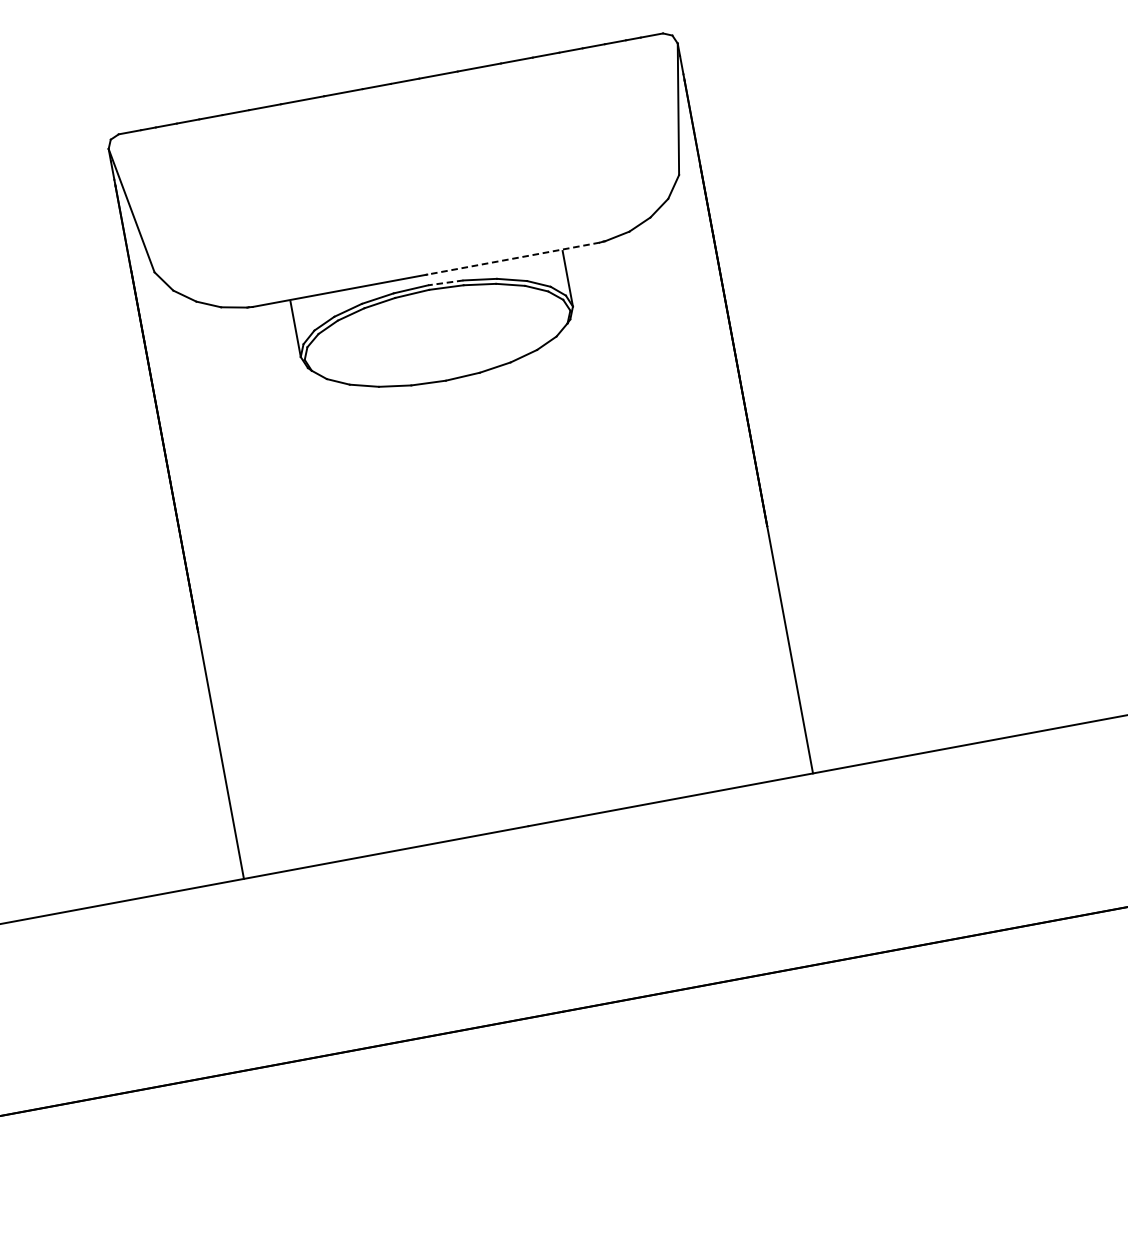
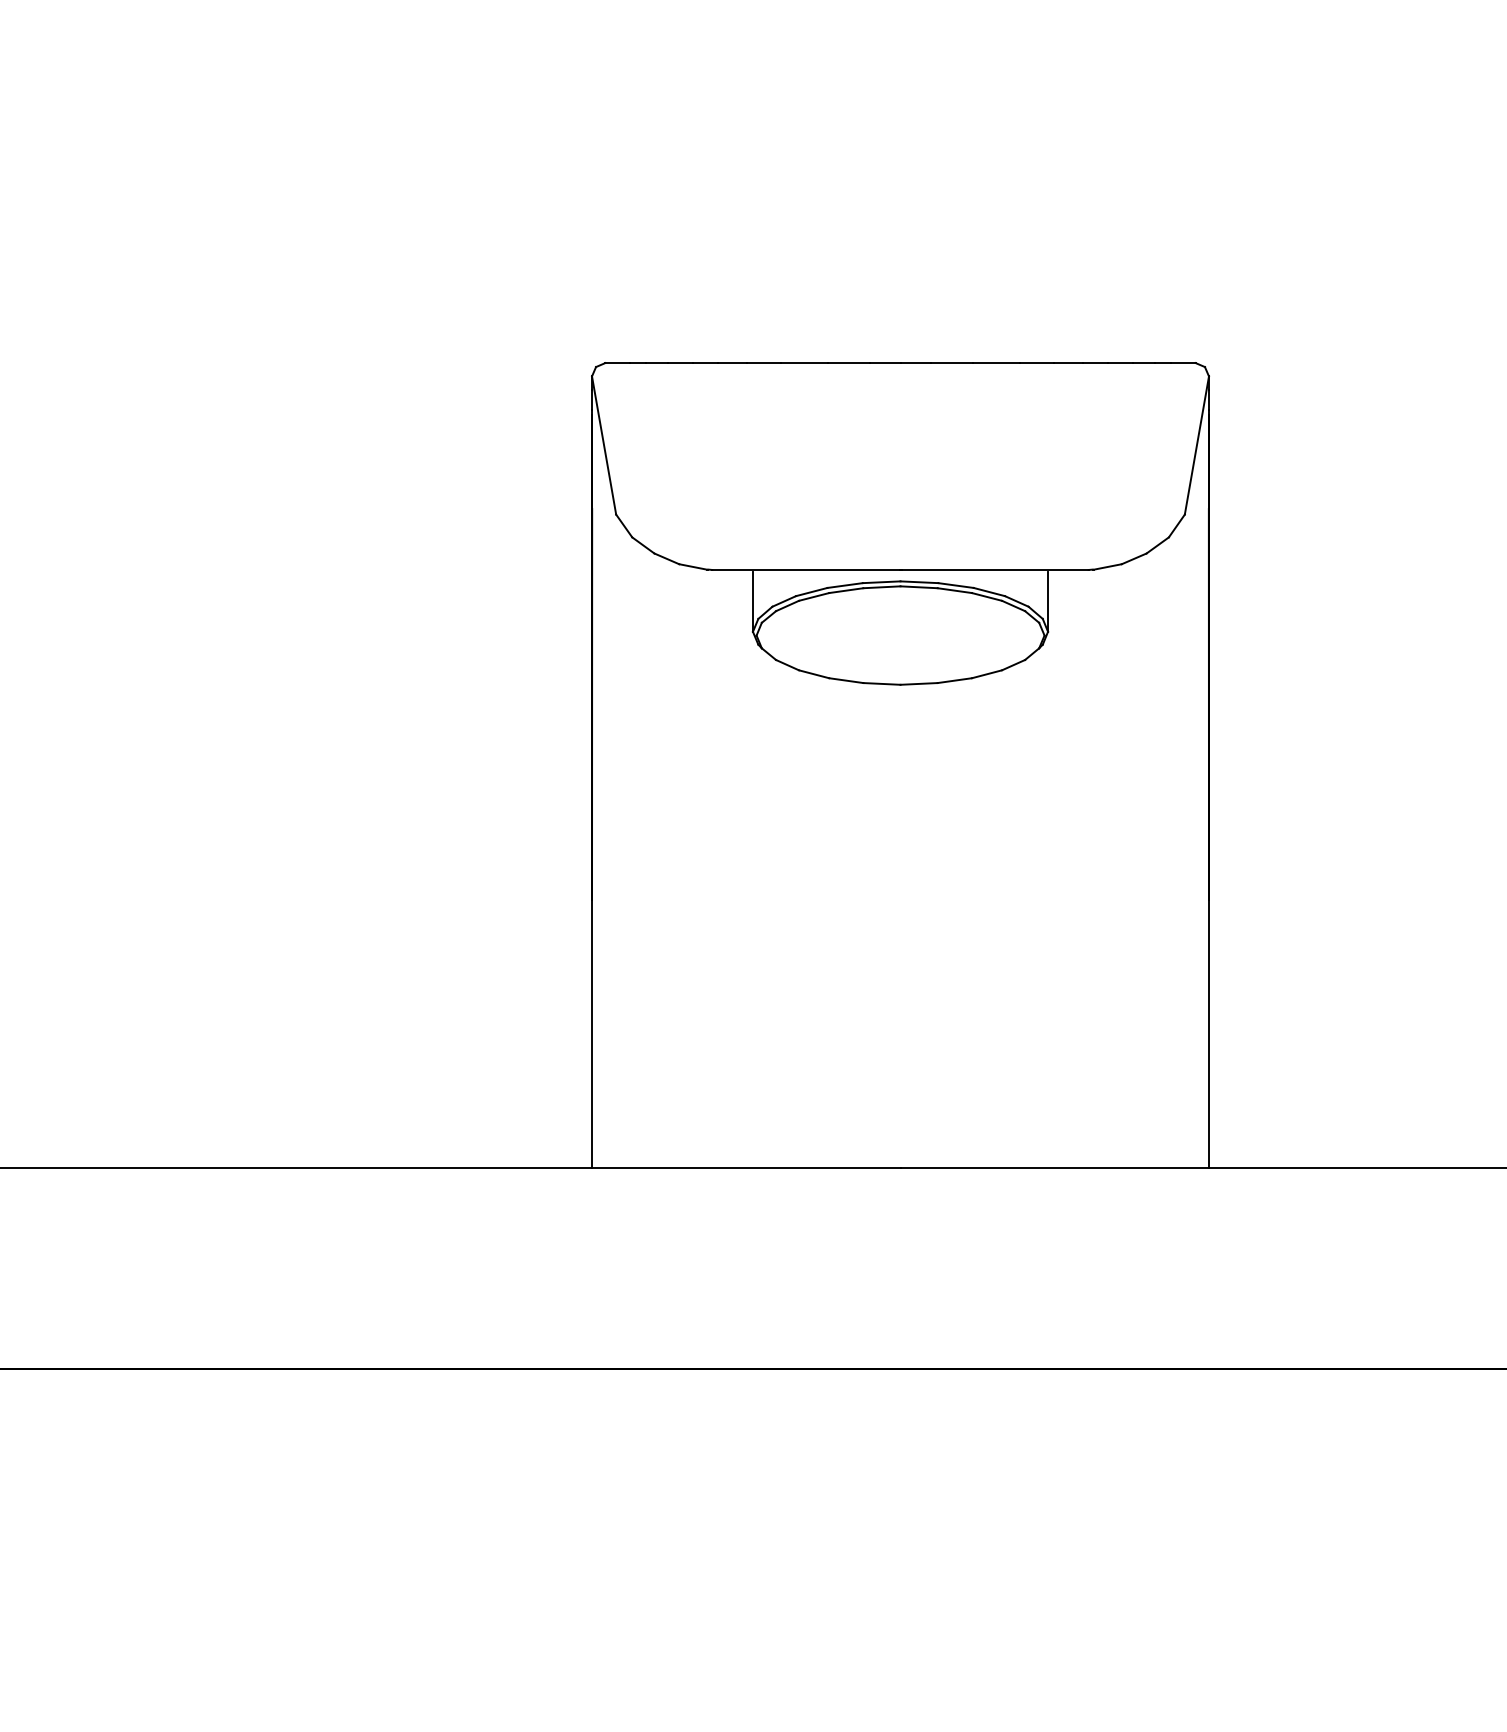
line: (512, 258) -> (994, 569), dashed -> solid
line: (445, 283) -> (919, 582), dashed -> solid

